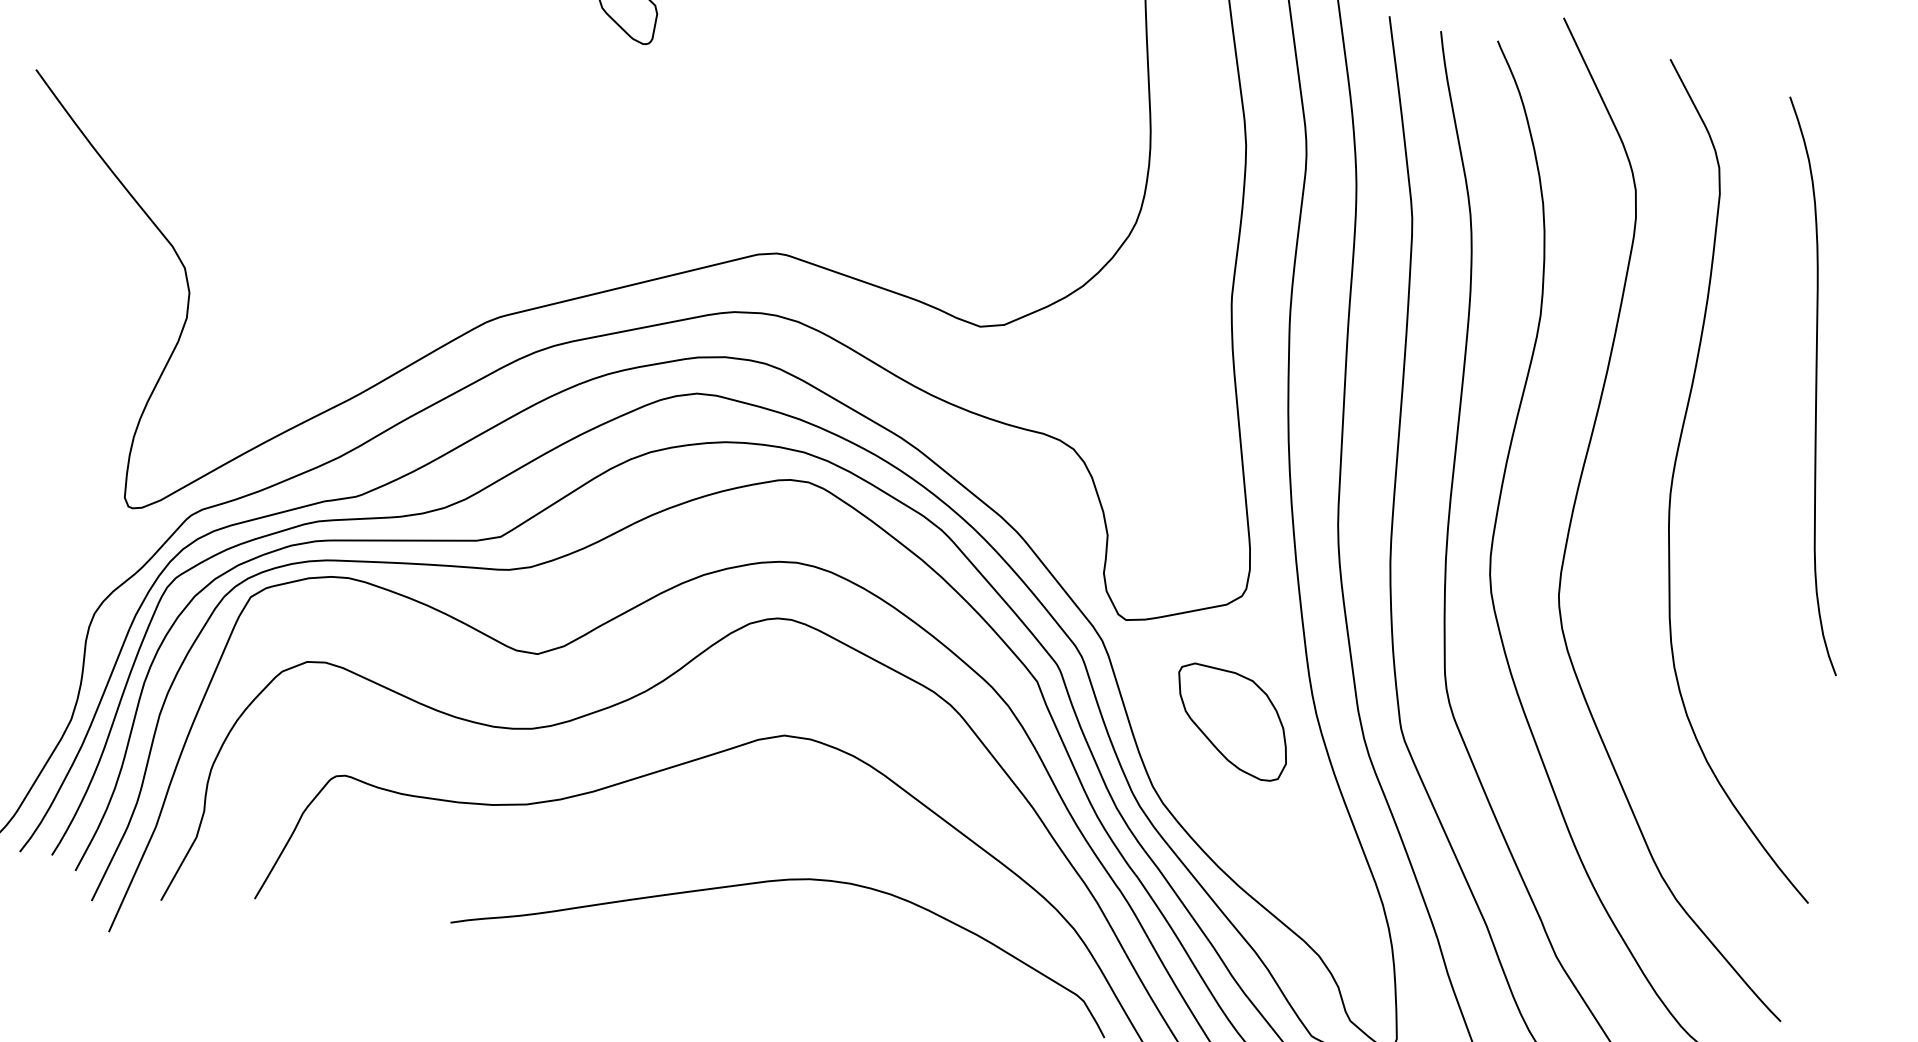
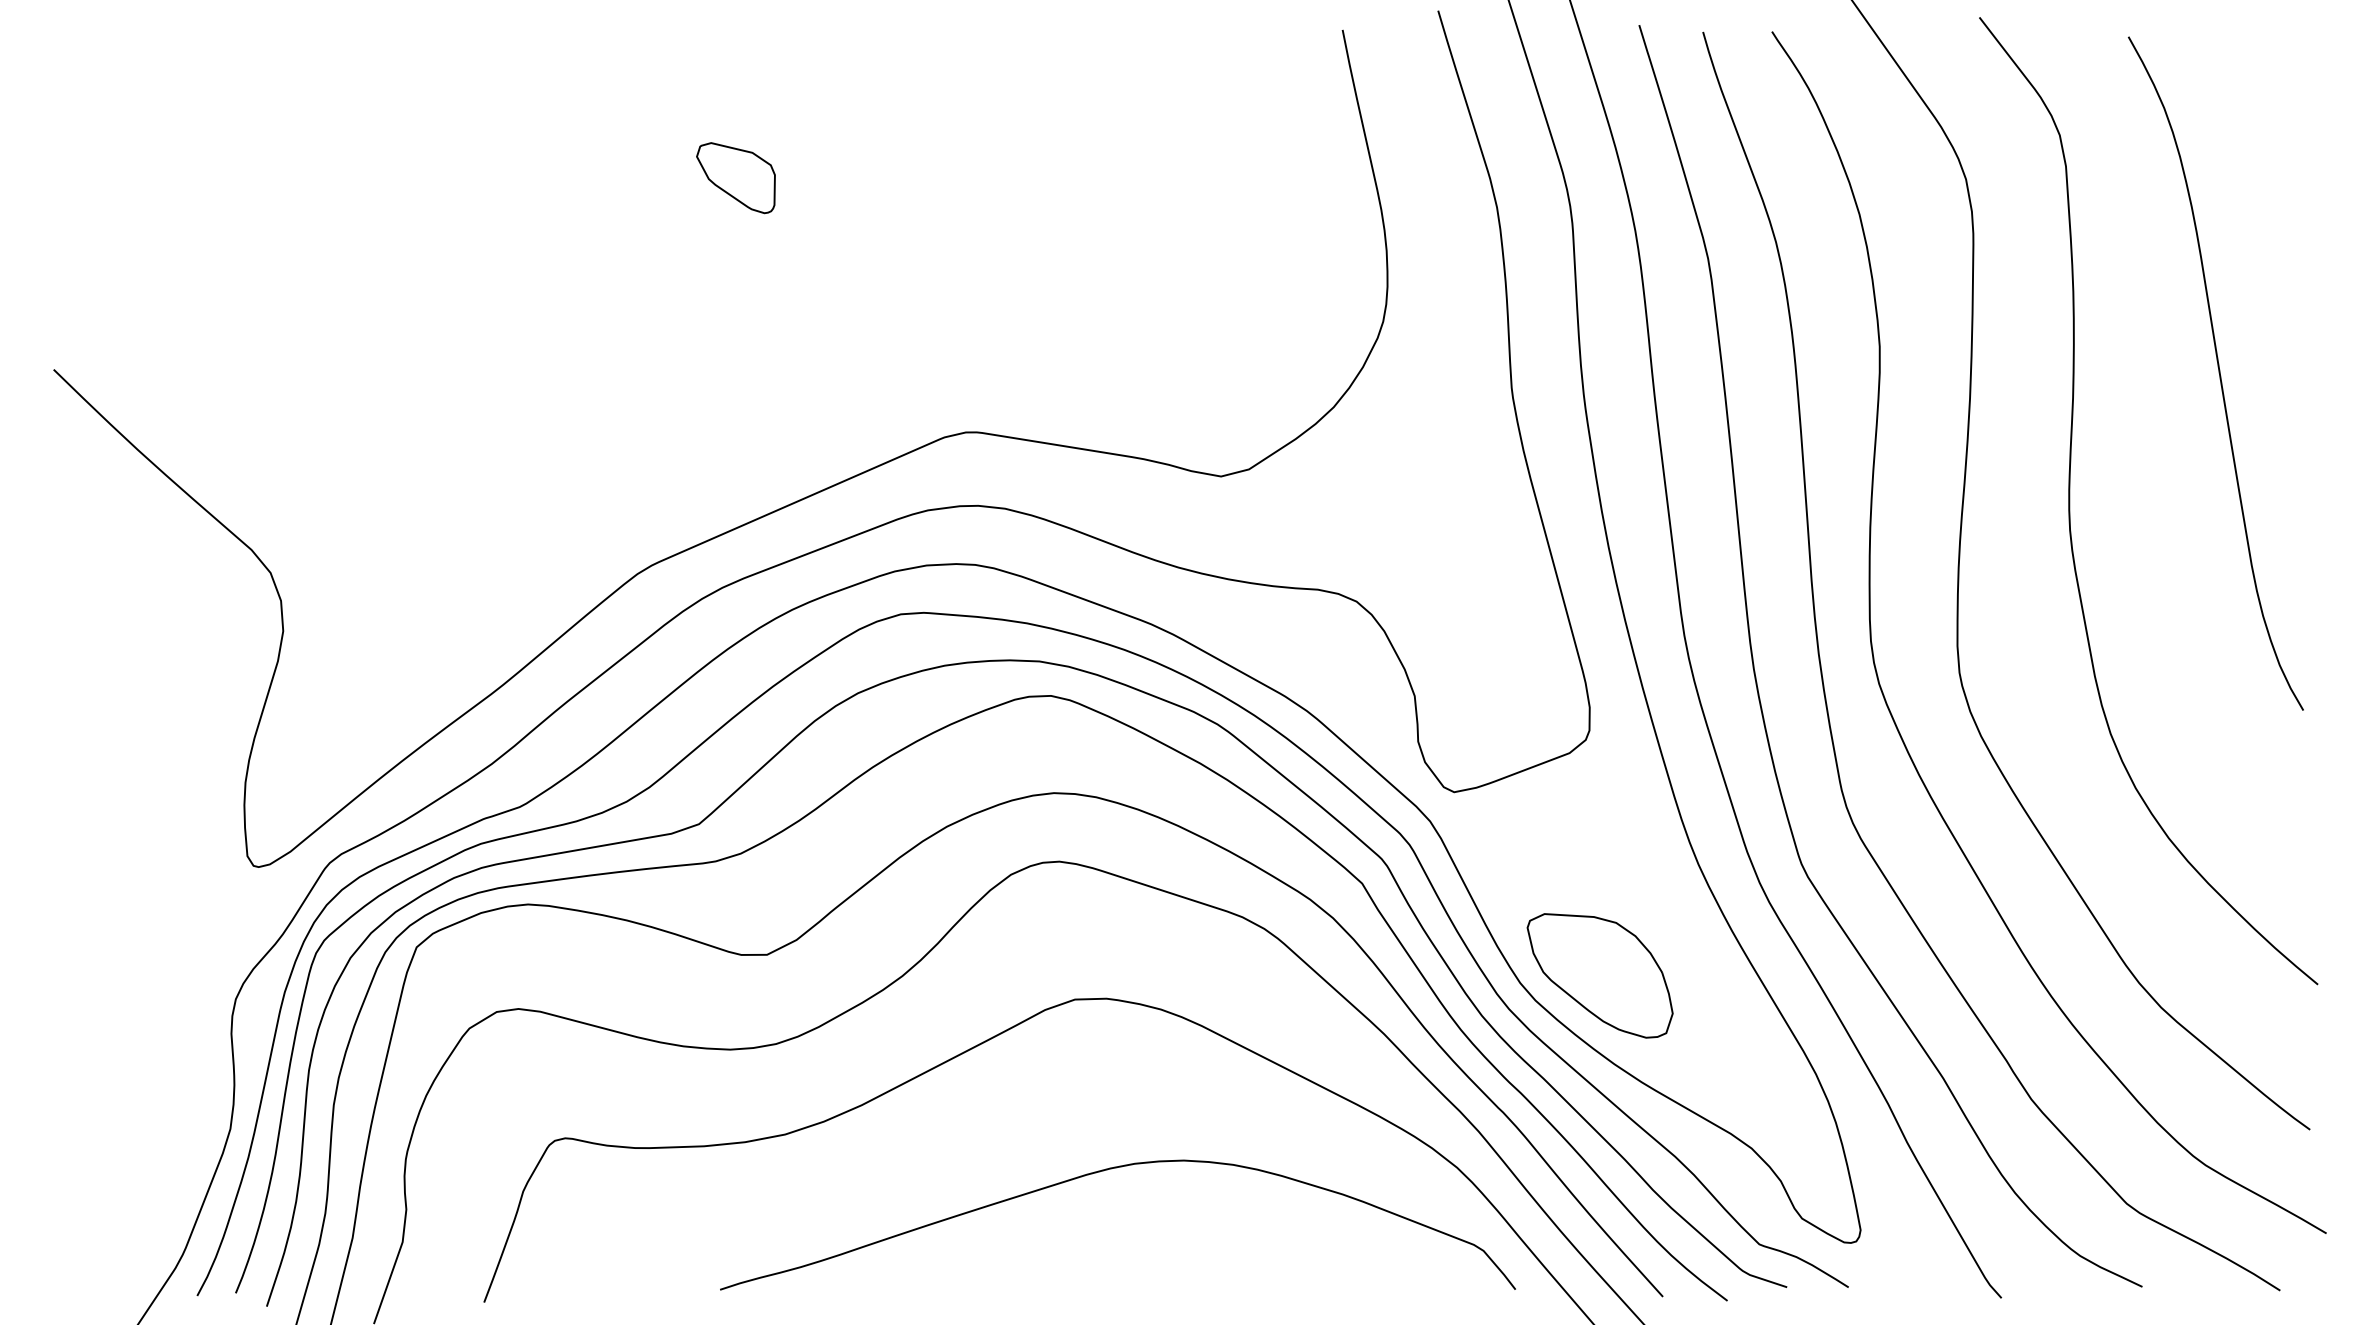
part: (1231, 721) -> (1599, 975), moved

